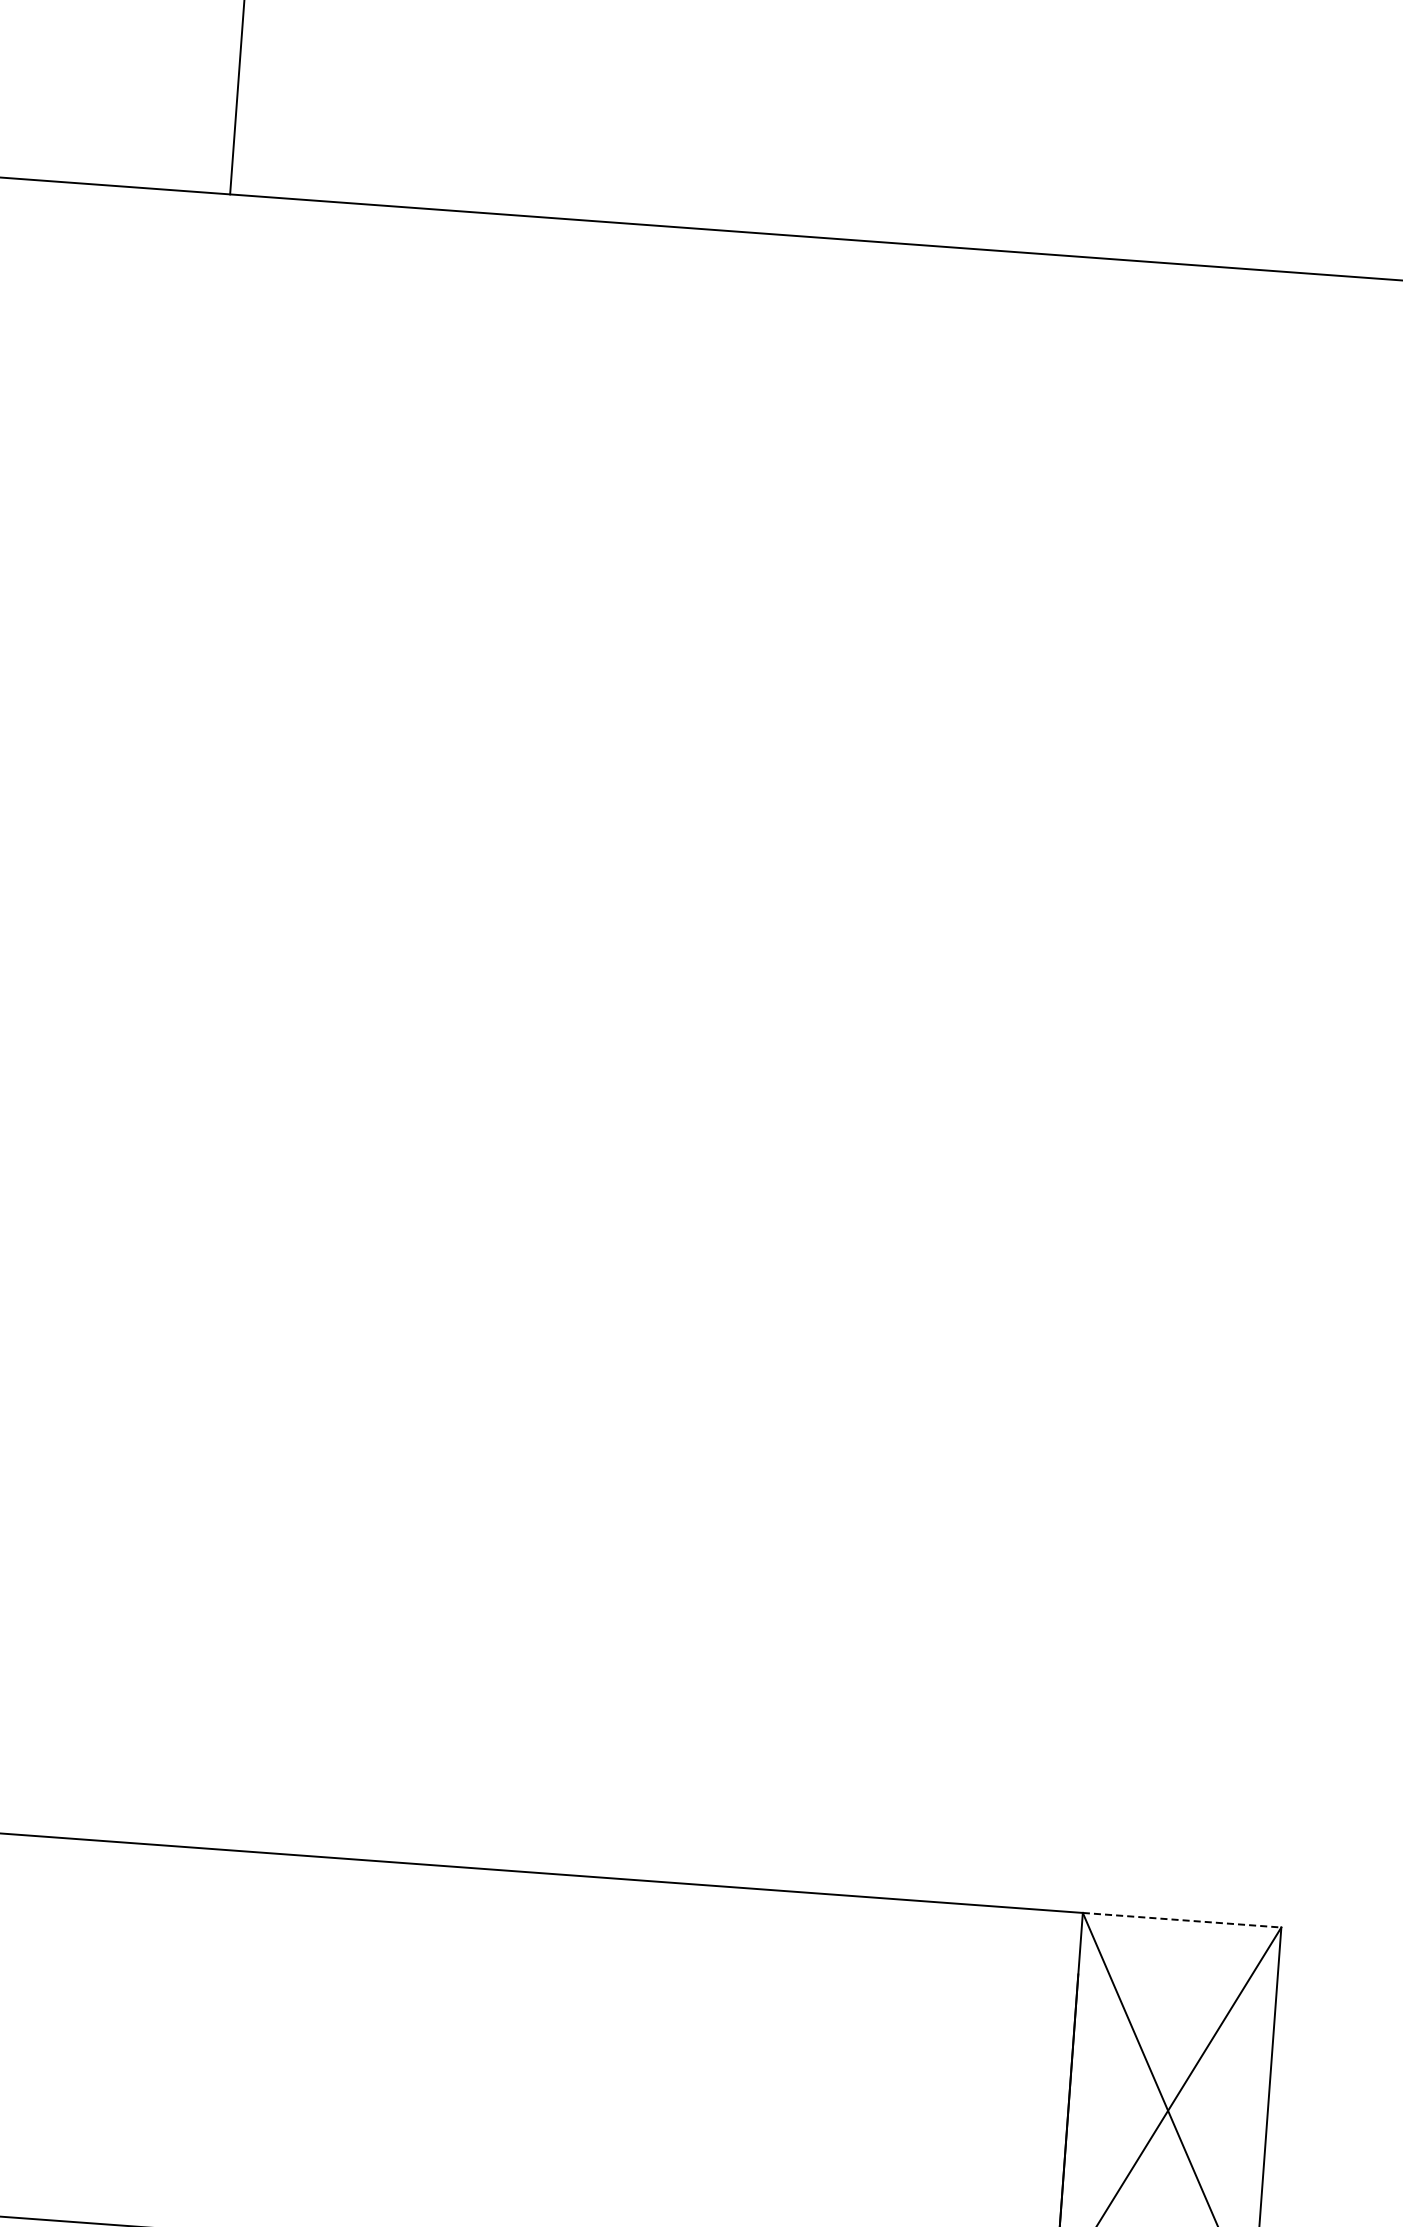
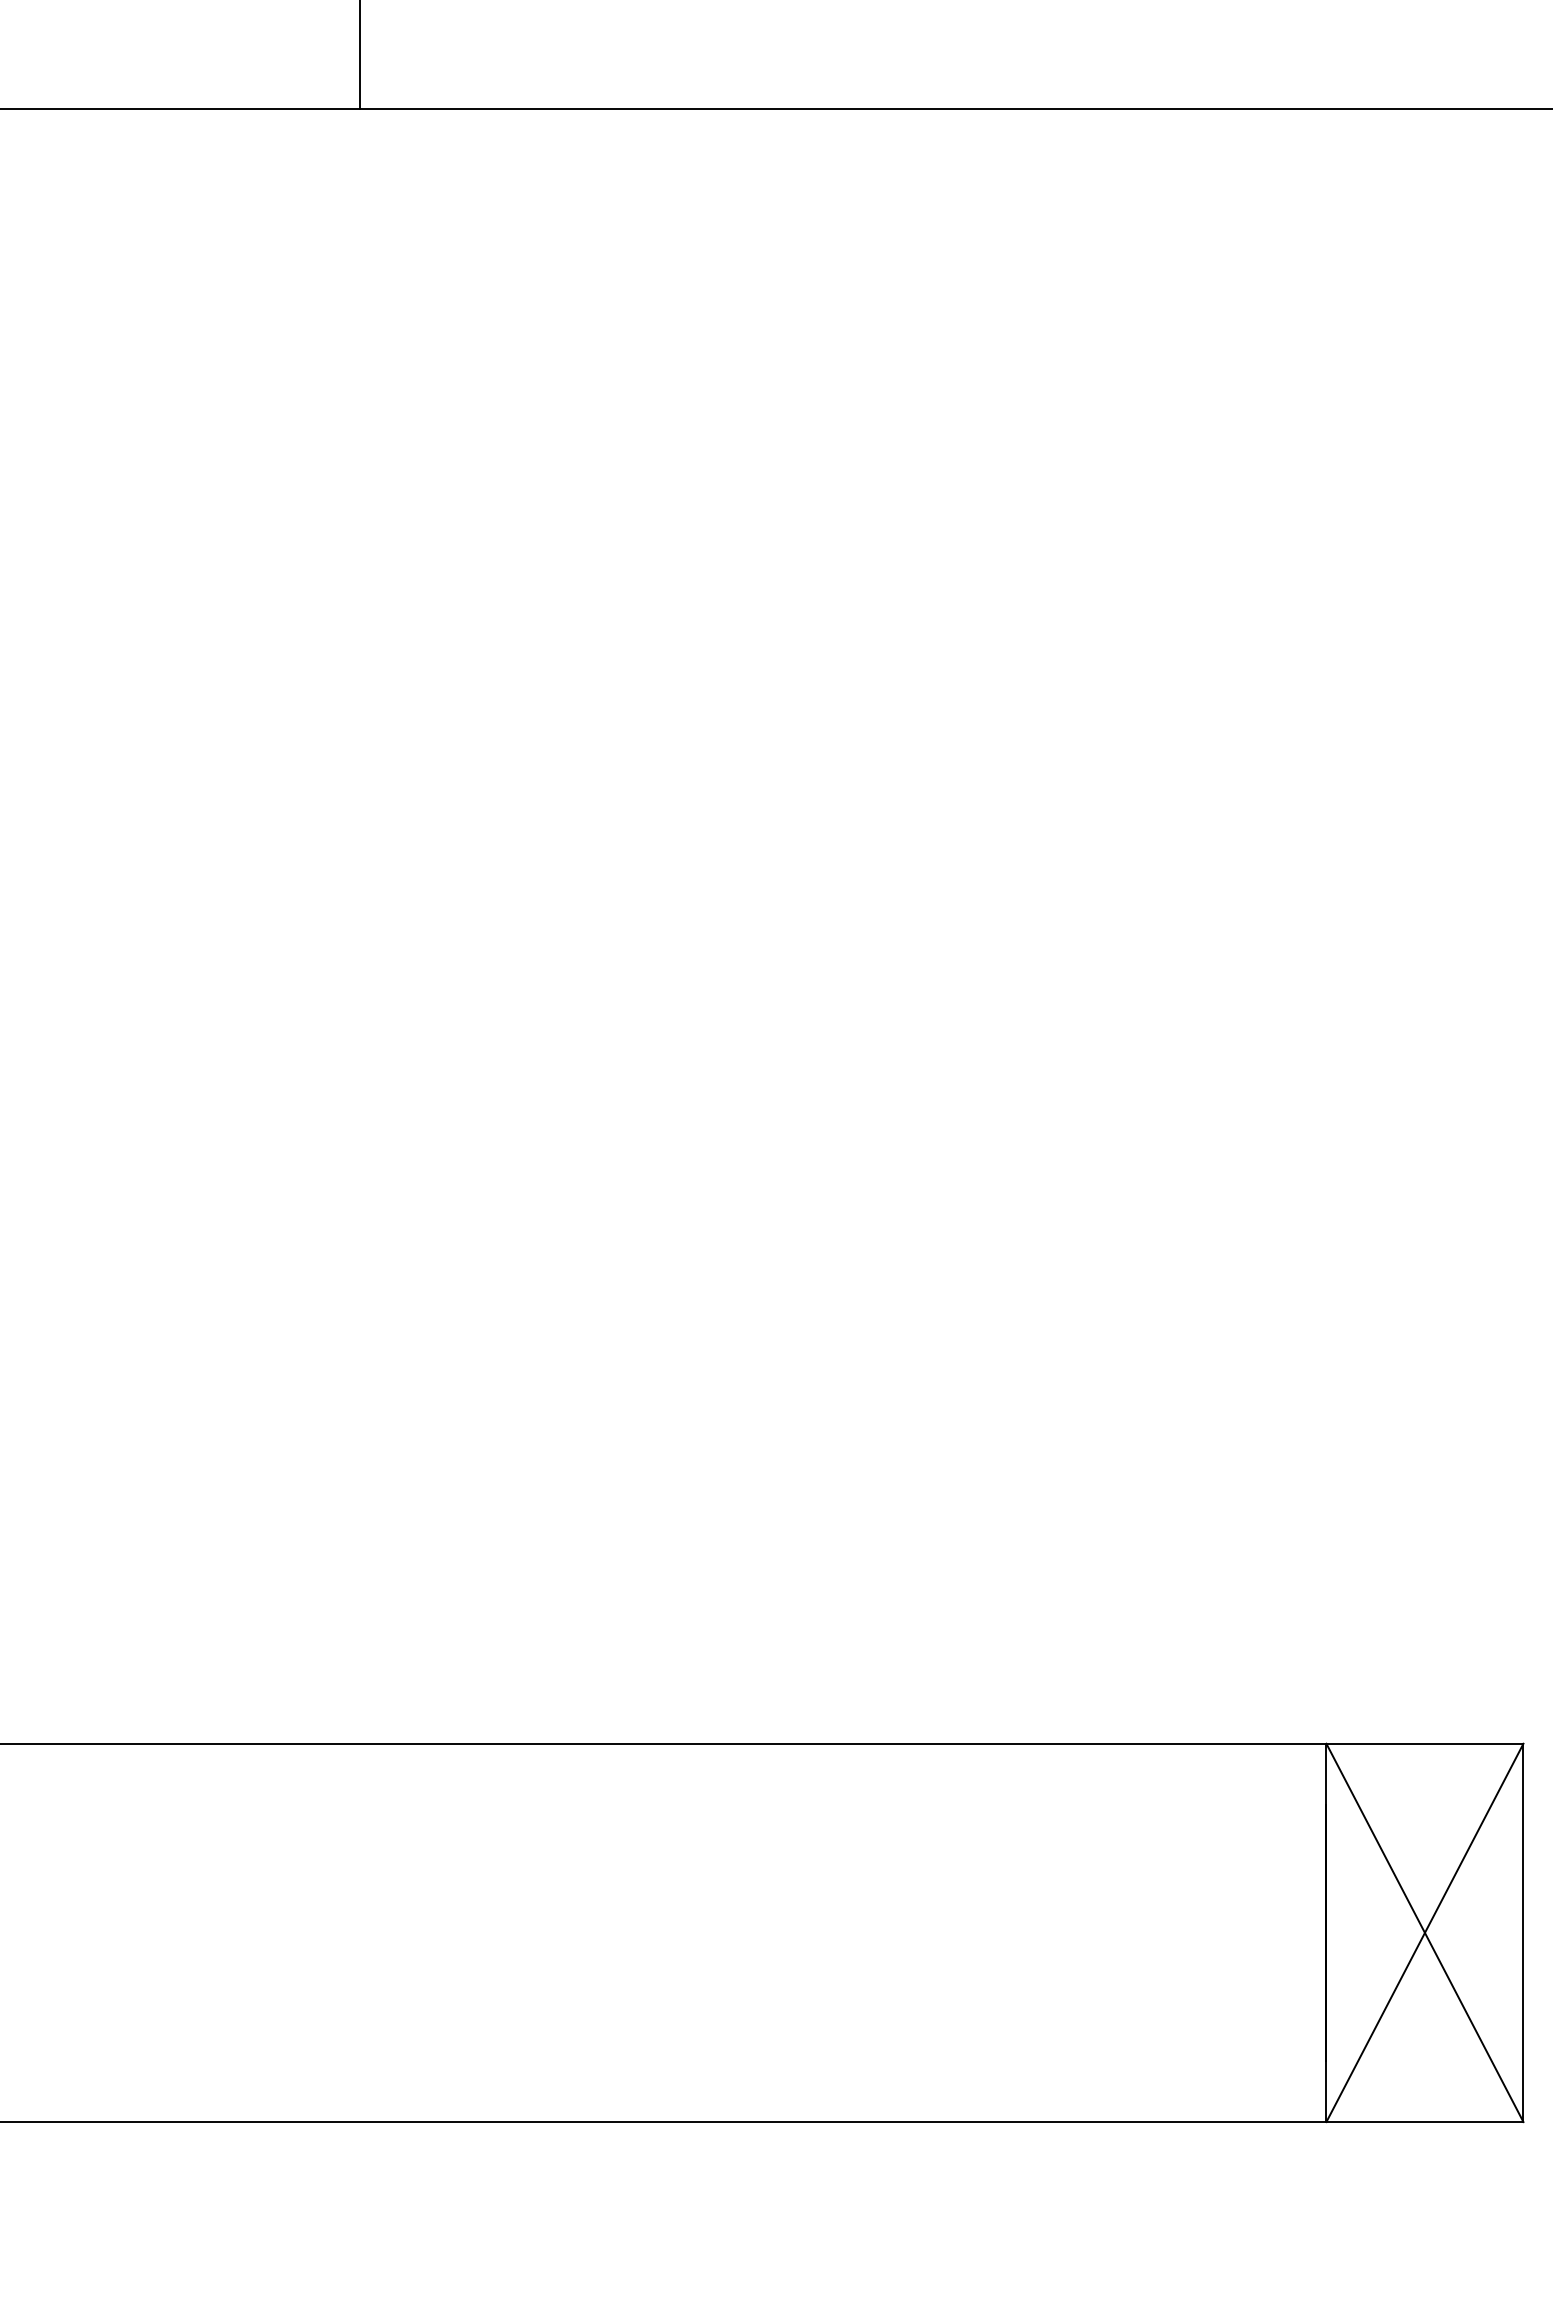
line: (1181, 1919) -> (1424, 1743), dashed -> solid

